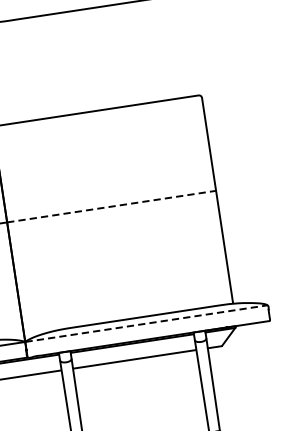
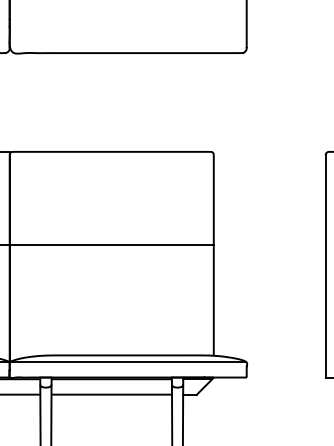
line: (112, 206) -> (112, 245), dashed -> solid
line: (146, 323) -> (128, 362), dashed -> solid

